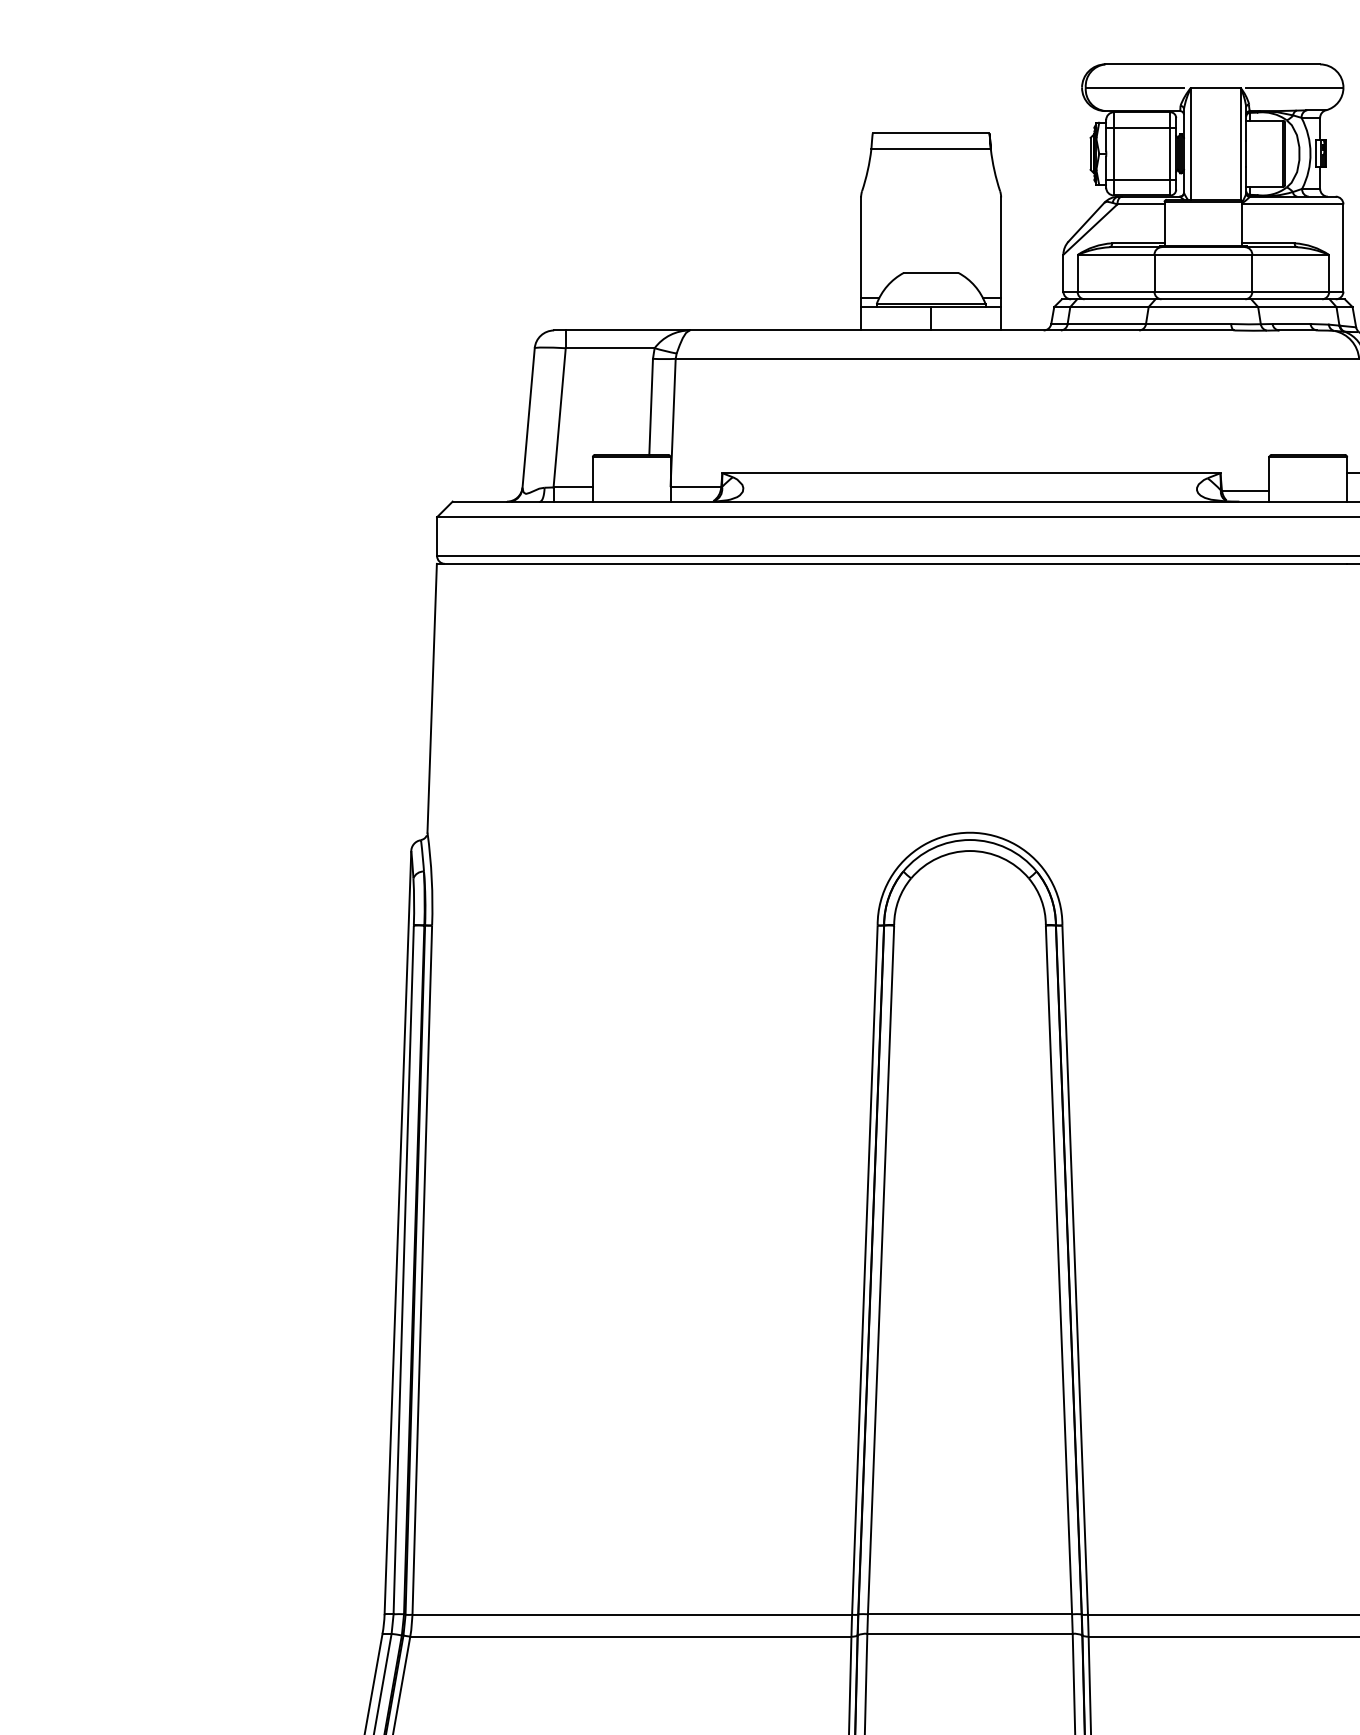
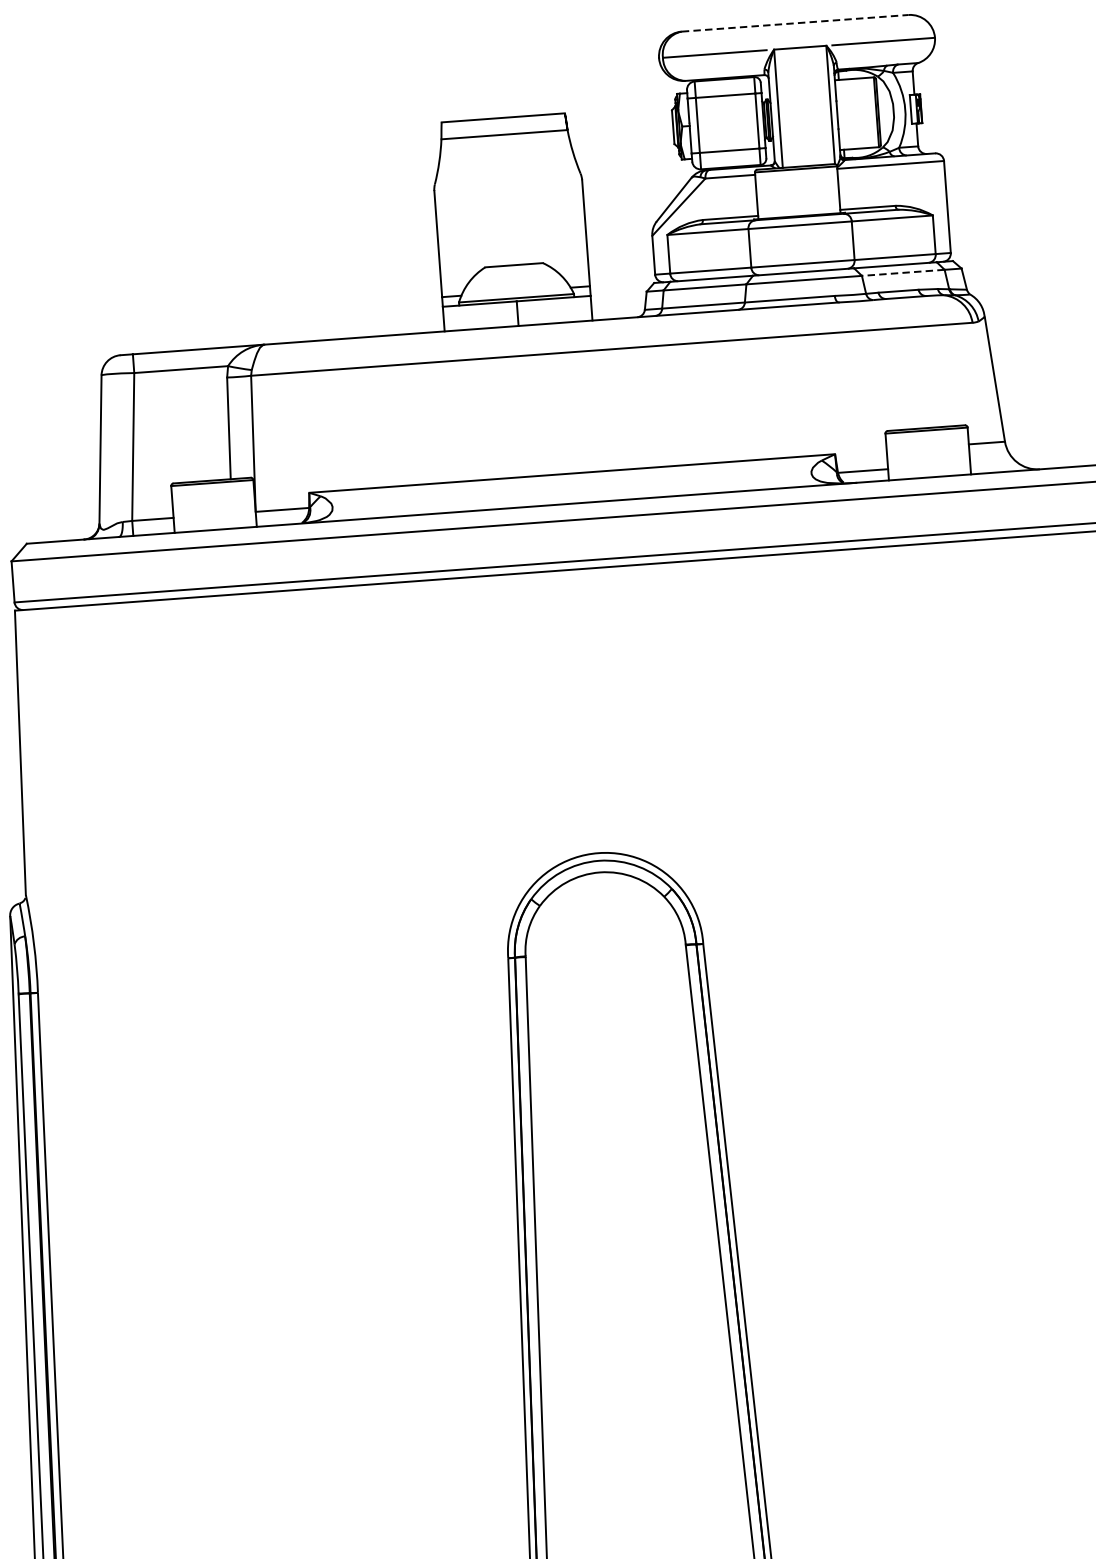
line: (1213, 64) -> (796, 23), solid -> dashed
line: (1296, 307) -> (902, 273), solid -> dashed

